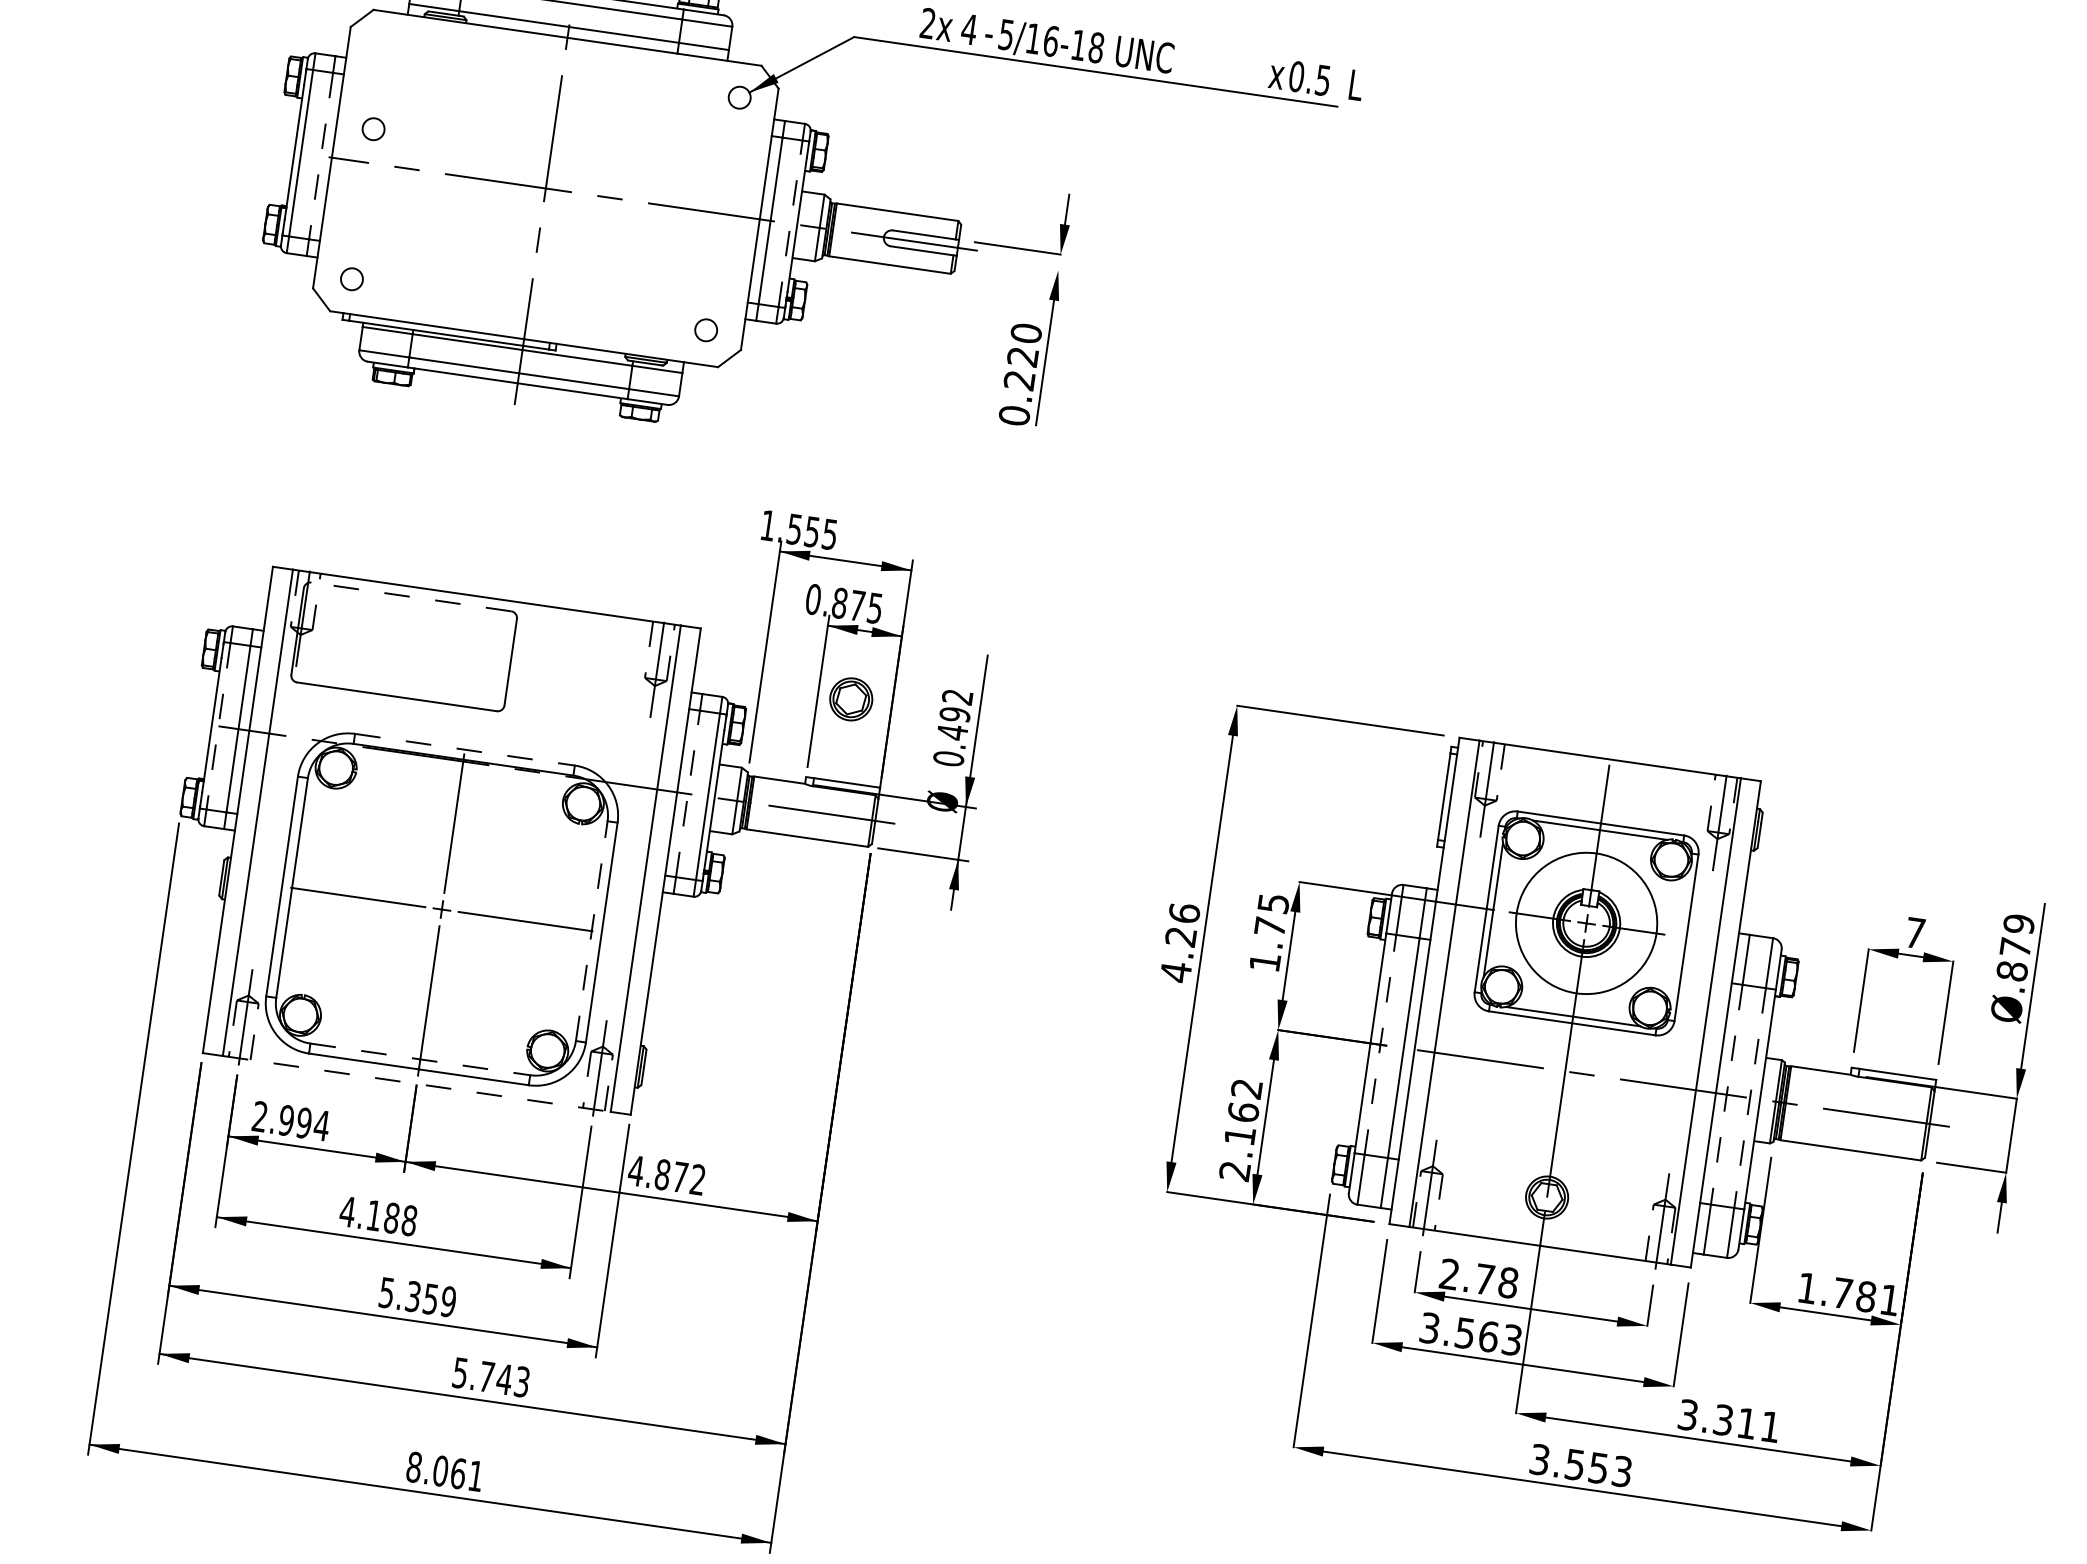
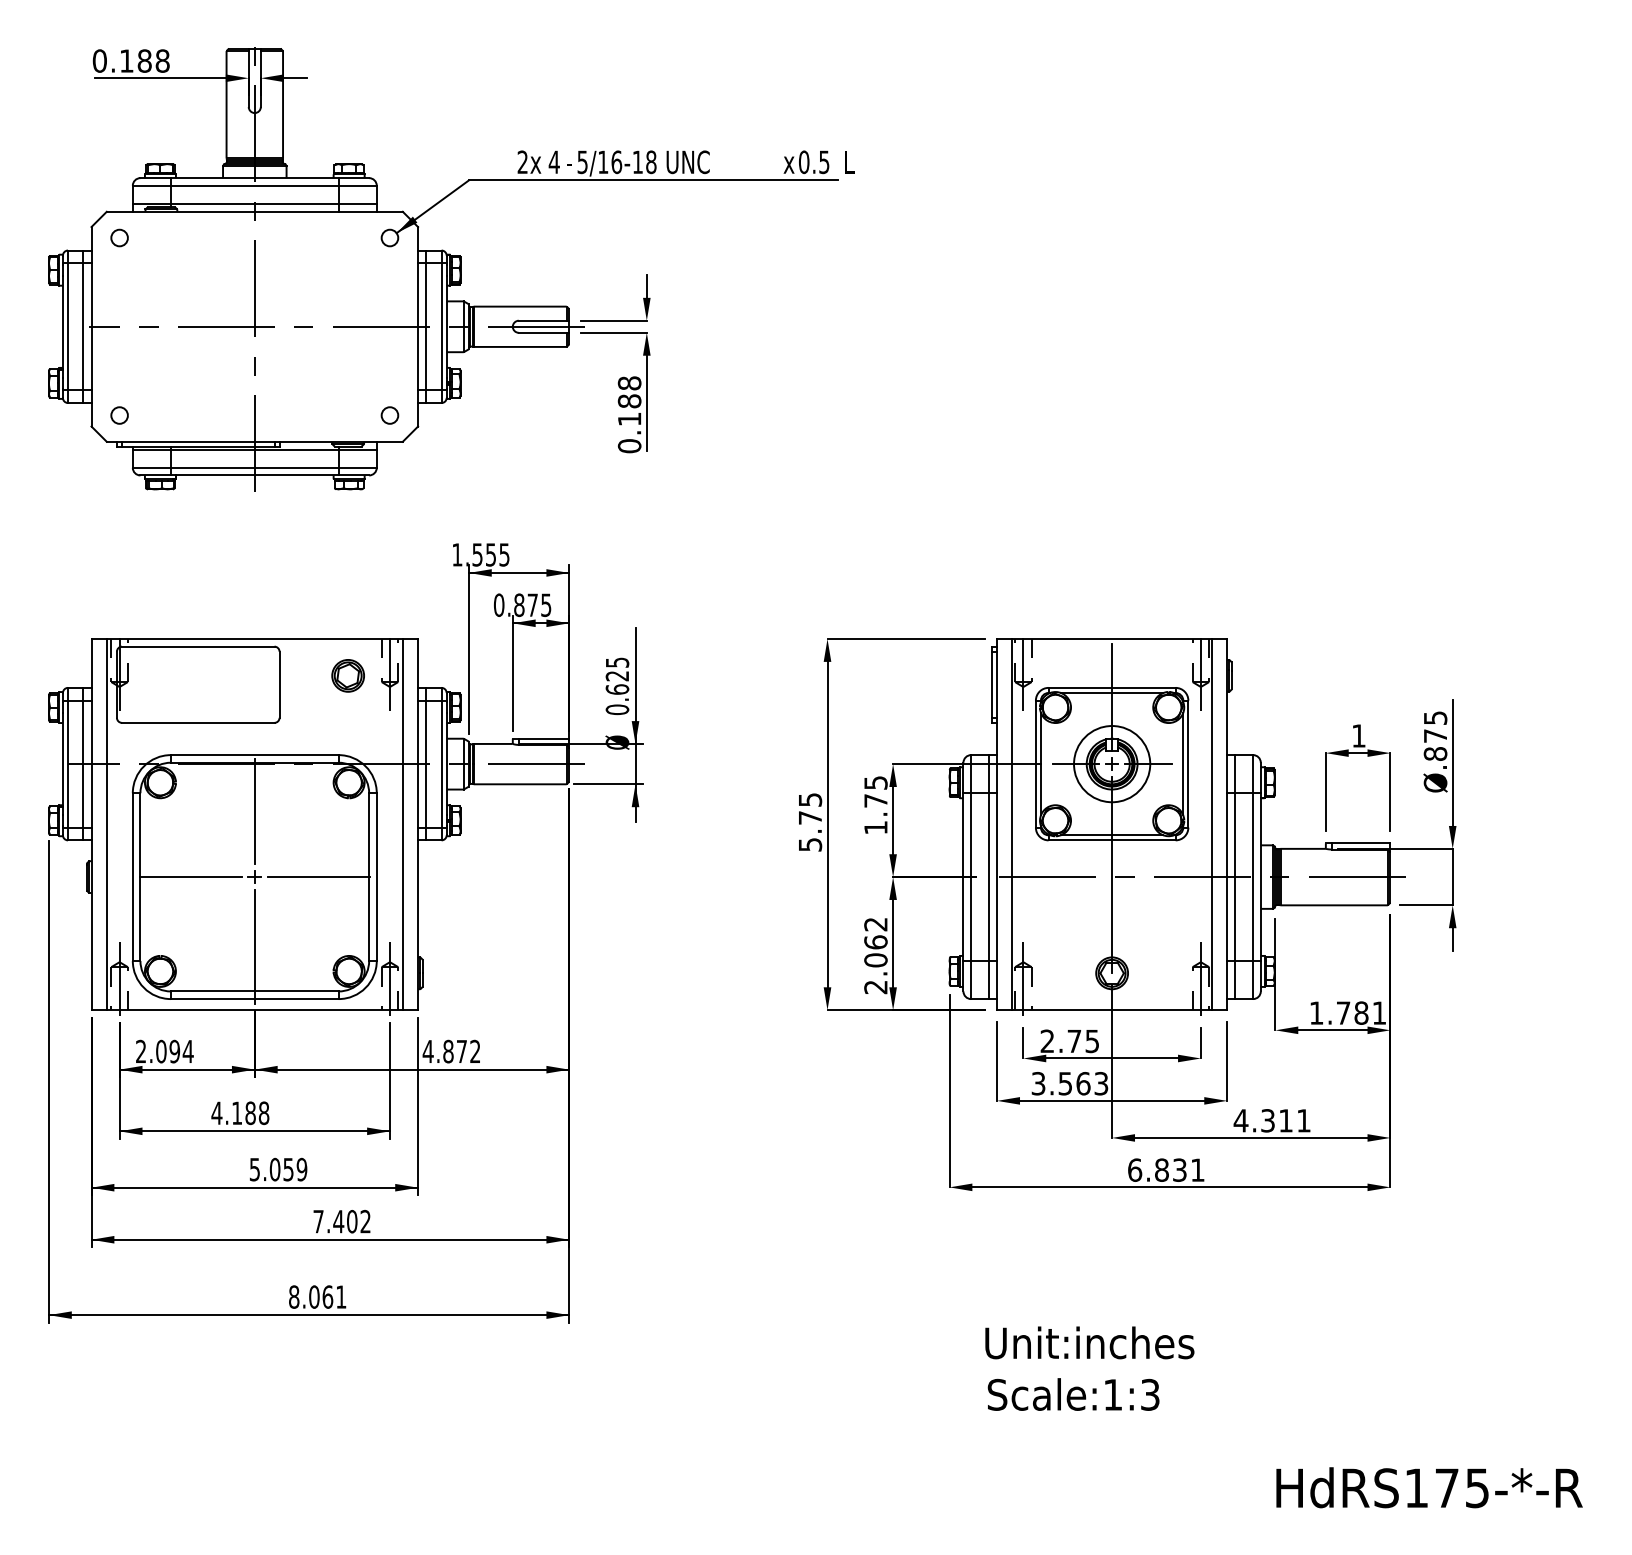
circle: (373, 128) -> (119, 237), moved
line: (321, 155) -> (83, 326), dashed -> solid
line: (790, 223) -> (441, 326), dashed -> solid
line: (1014, 263) -> (613, 332), added
text: (1022, 357) -> (629, 401), 0.220 -> 0.188
line: (410, 596) -> (197, 646), dashed -> solid
part: (850, 698) -> (347, 675), moved
text: (955, 715) -> (617, 676), 0.492 -> 0.625
line: (219, 726) -> (68, 764), dashed -> solid
line: (464, 750) -> (254, 755), dashed -> solid
line: (688, 794) -> (426, 764), dashed -> solid
circle: (1587, 923) -> (1112, 764), size x0.71
text: (2018, 924) -> (1435, 718), Ø.879 -> Ø.875
line: (592, 931) -> (369, 877), dashed -> solid
text: (1914, 932) -> (1358, 735), 7 -> 1
line: (1680, 936) -> (1183, 763), added
text: (1180, 942) -> (810, 822), 4.26 -> 5.75
line: (1380, 1045) -> (971, 877), dashed -> solid
line: (419, 1059) -> (254, 991), dashed -> solid
line: (417, 1084) -> (255, 1010), dashed -> solid
line: (1726, 1095) -> (1235, 877), dashed -> solid
line: (1750, 1098) -> (1253, 877), dashed -> solid
text: (286, 1120) -> (161, 1051), 2.994 -> 2.094
text: (1239, 1136) -> (875, 960), 2.162 -> 2.062
text: (1508, 1283) -> (1092, 1041), 2.78 -> 2.75
text: (412, 1296) -> (274, 1169), 5.359 -> 5.059
text: (490, 1377) -> (341, 1221), 5.743 -> 7.402
text: (1687, 1414) -> (1240, 1120), 3.311 -> 4.311
text: (1581, 1464) -> (1166, 1169), 3.553 -> 6.831

